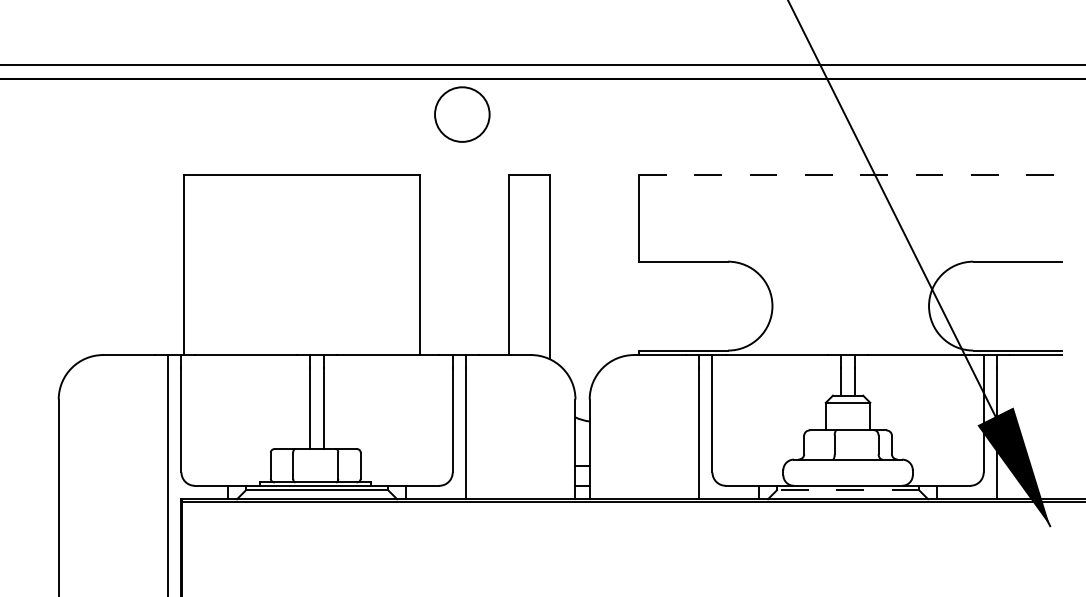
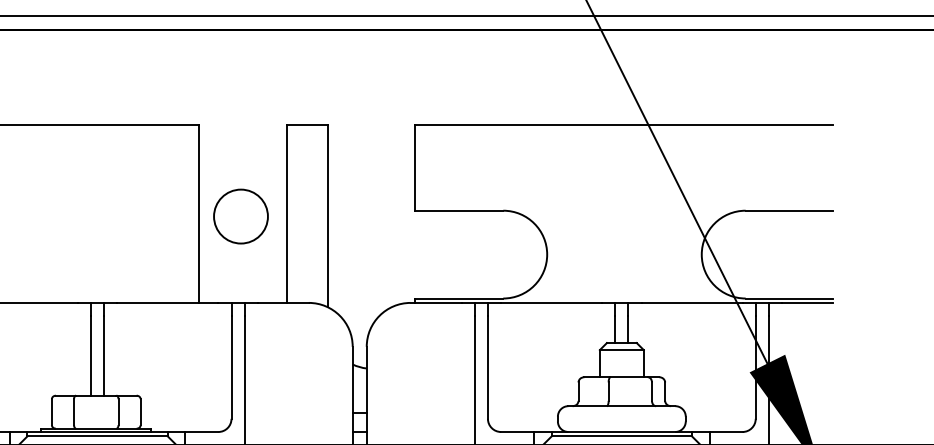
circle: (462, 114) -> (241, 216), moved
line: (850, 174) -> (624, 124), dashed -> solid
line: (847, 490) -> (621, 436), dashed -> solid

